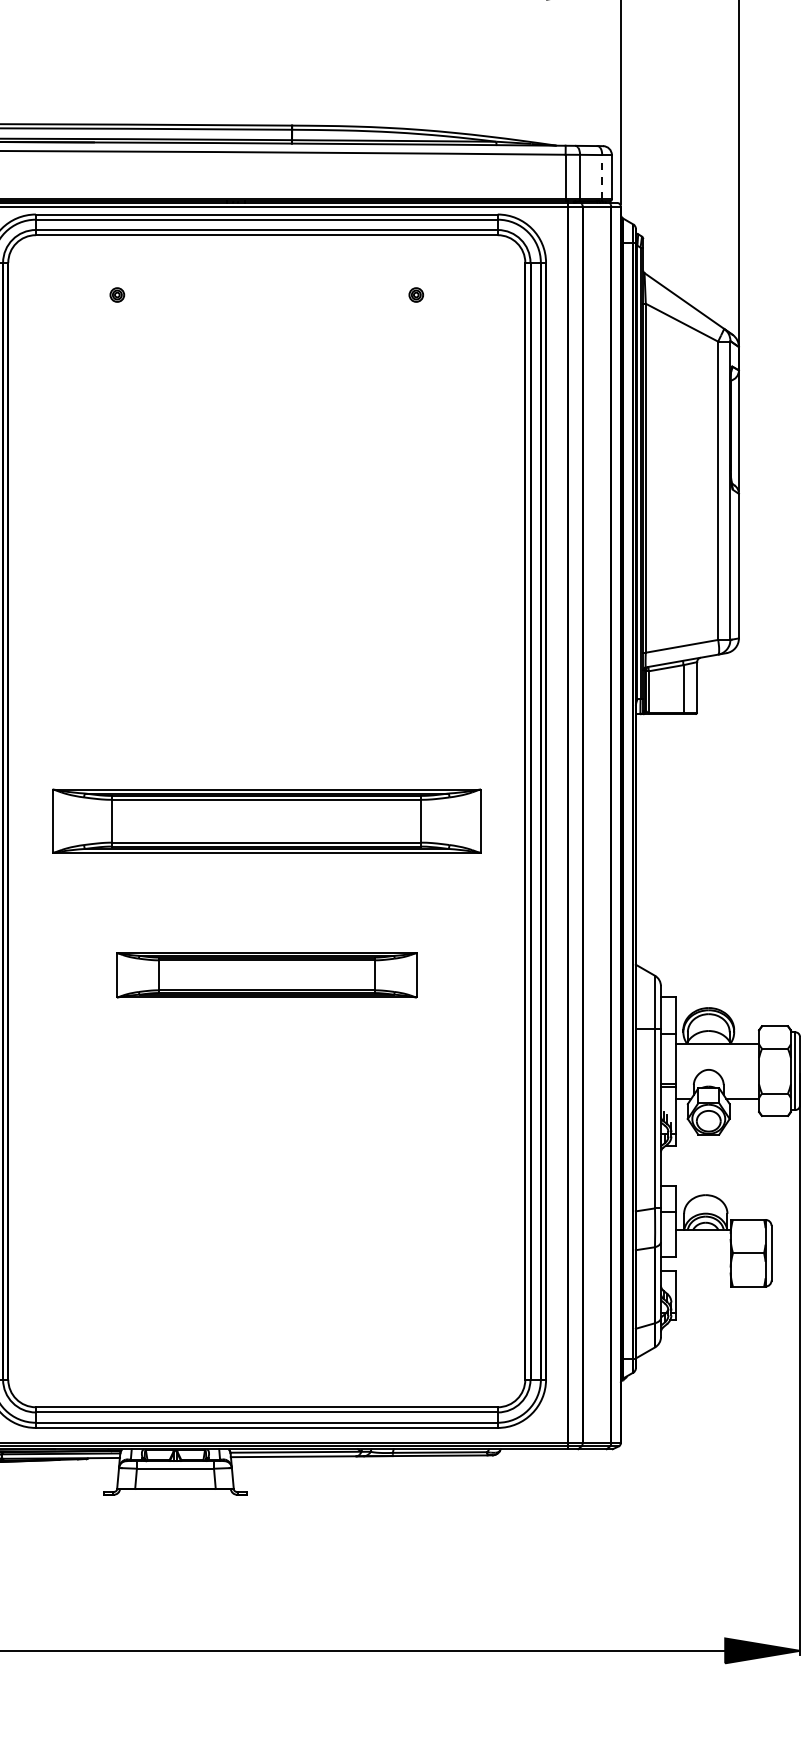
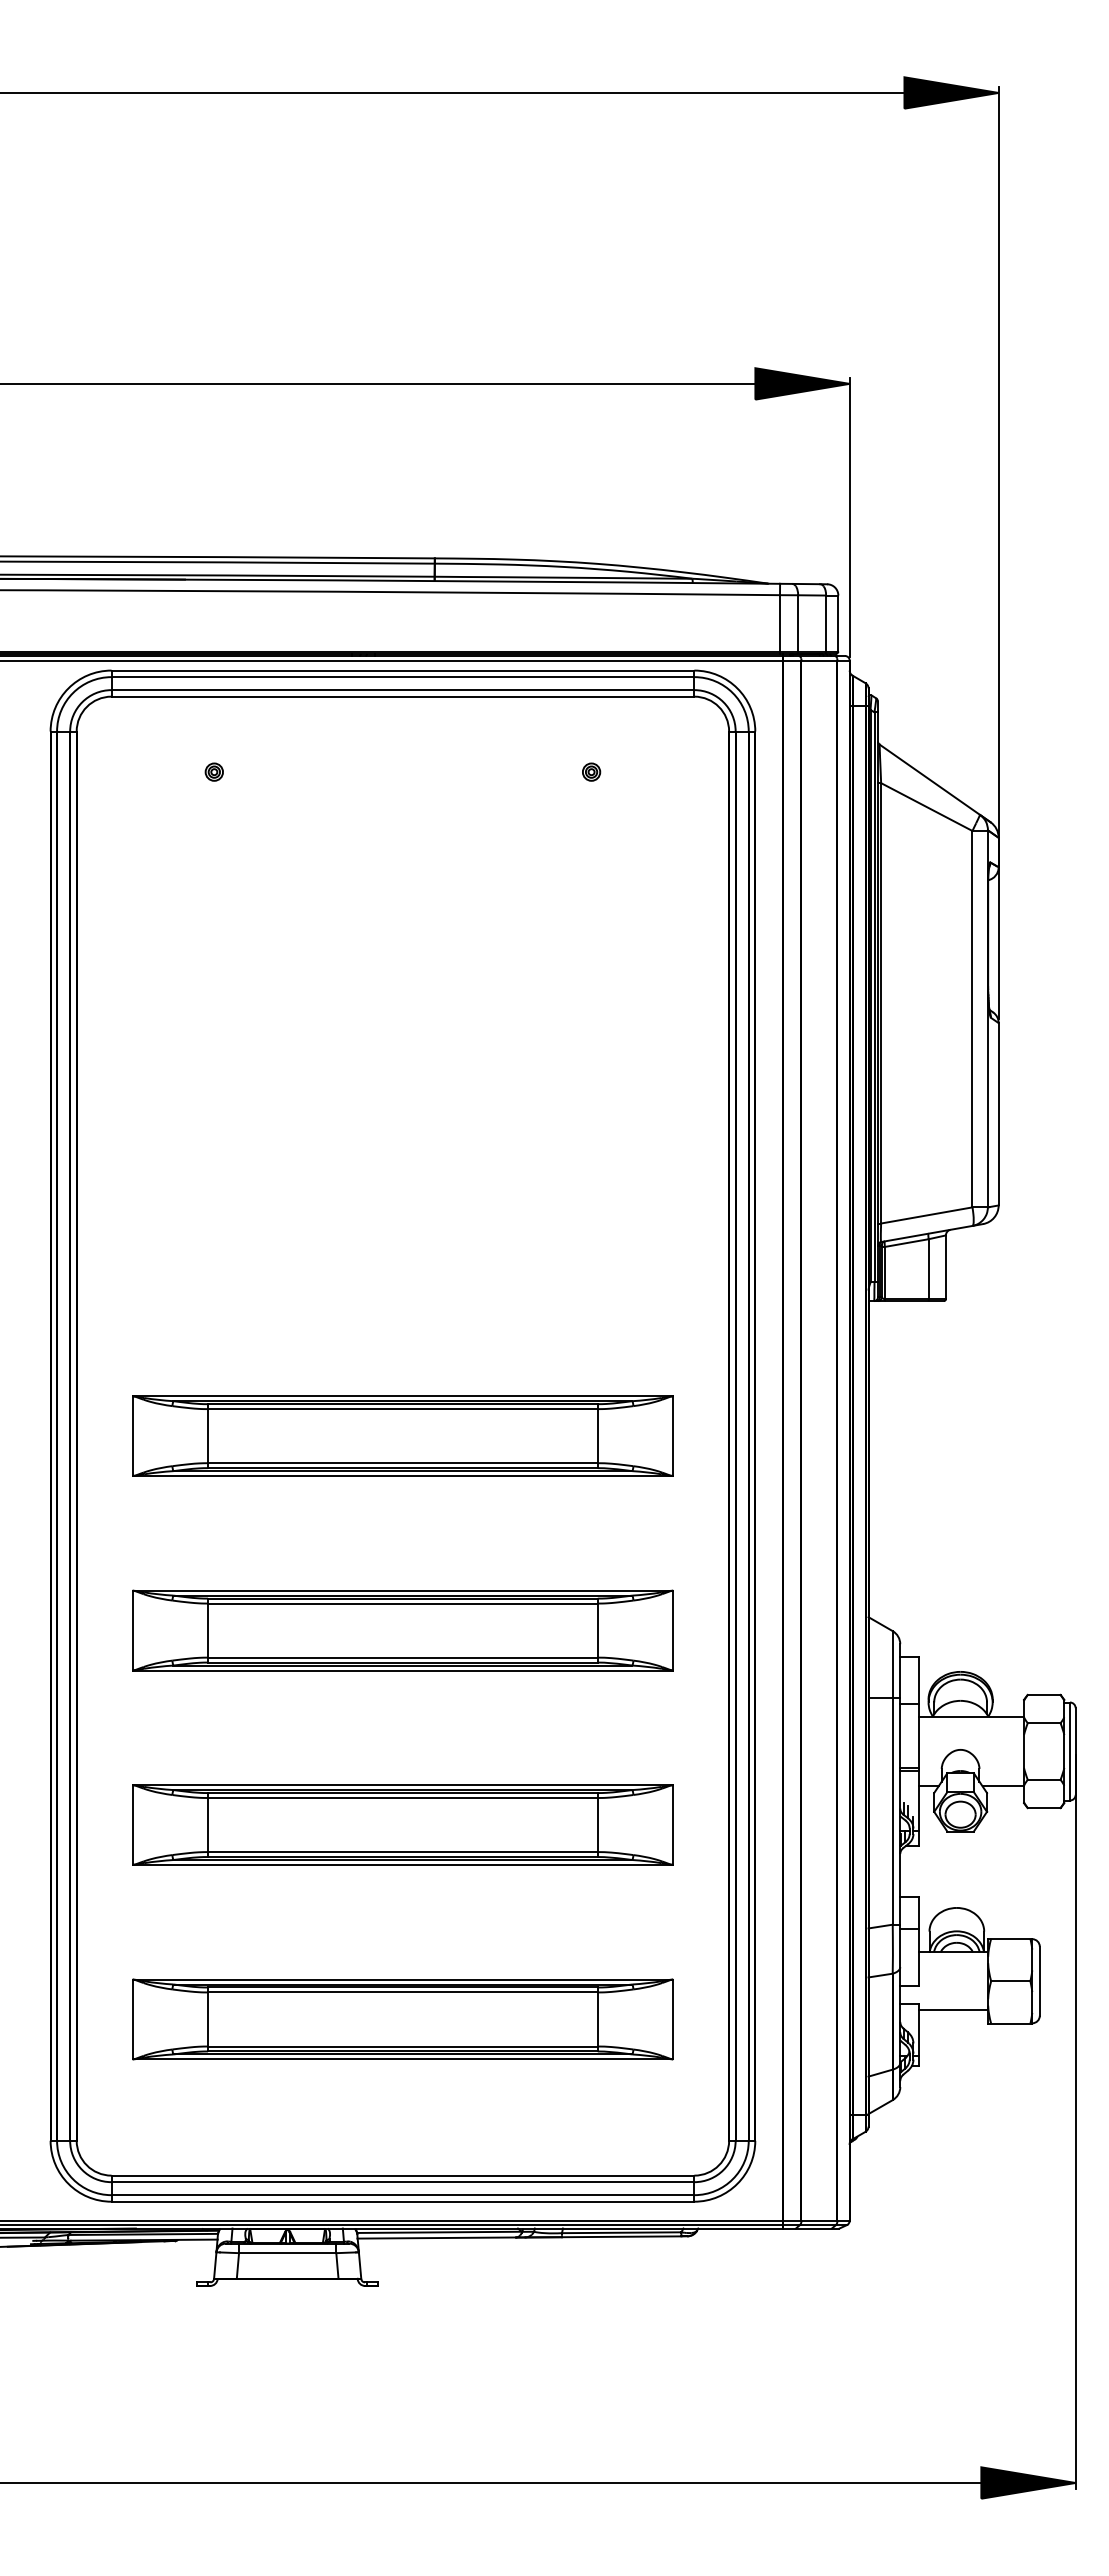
line: (602, 177) -> (826, 623), dashed -> solid
part: (266, 975) -> (402, 1630), size x1.43
part: (266, 1129) -> (402, 1824), added
line: (703, 1276) -> (953, 2010), added
part: (266, 1283) -> (402, 2019), added

